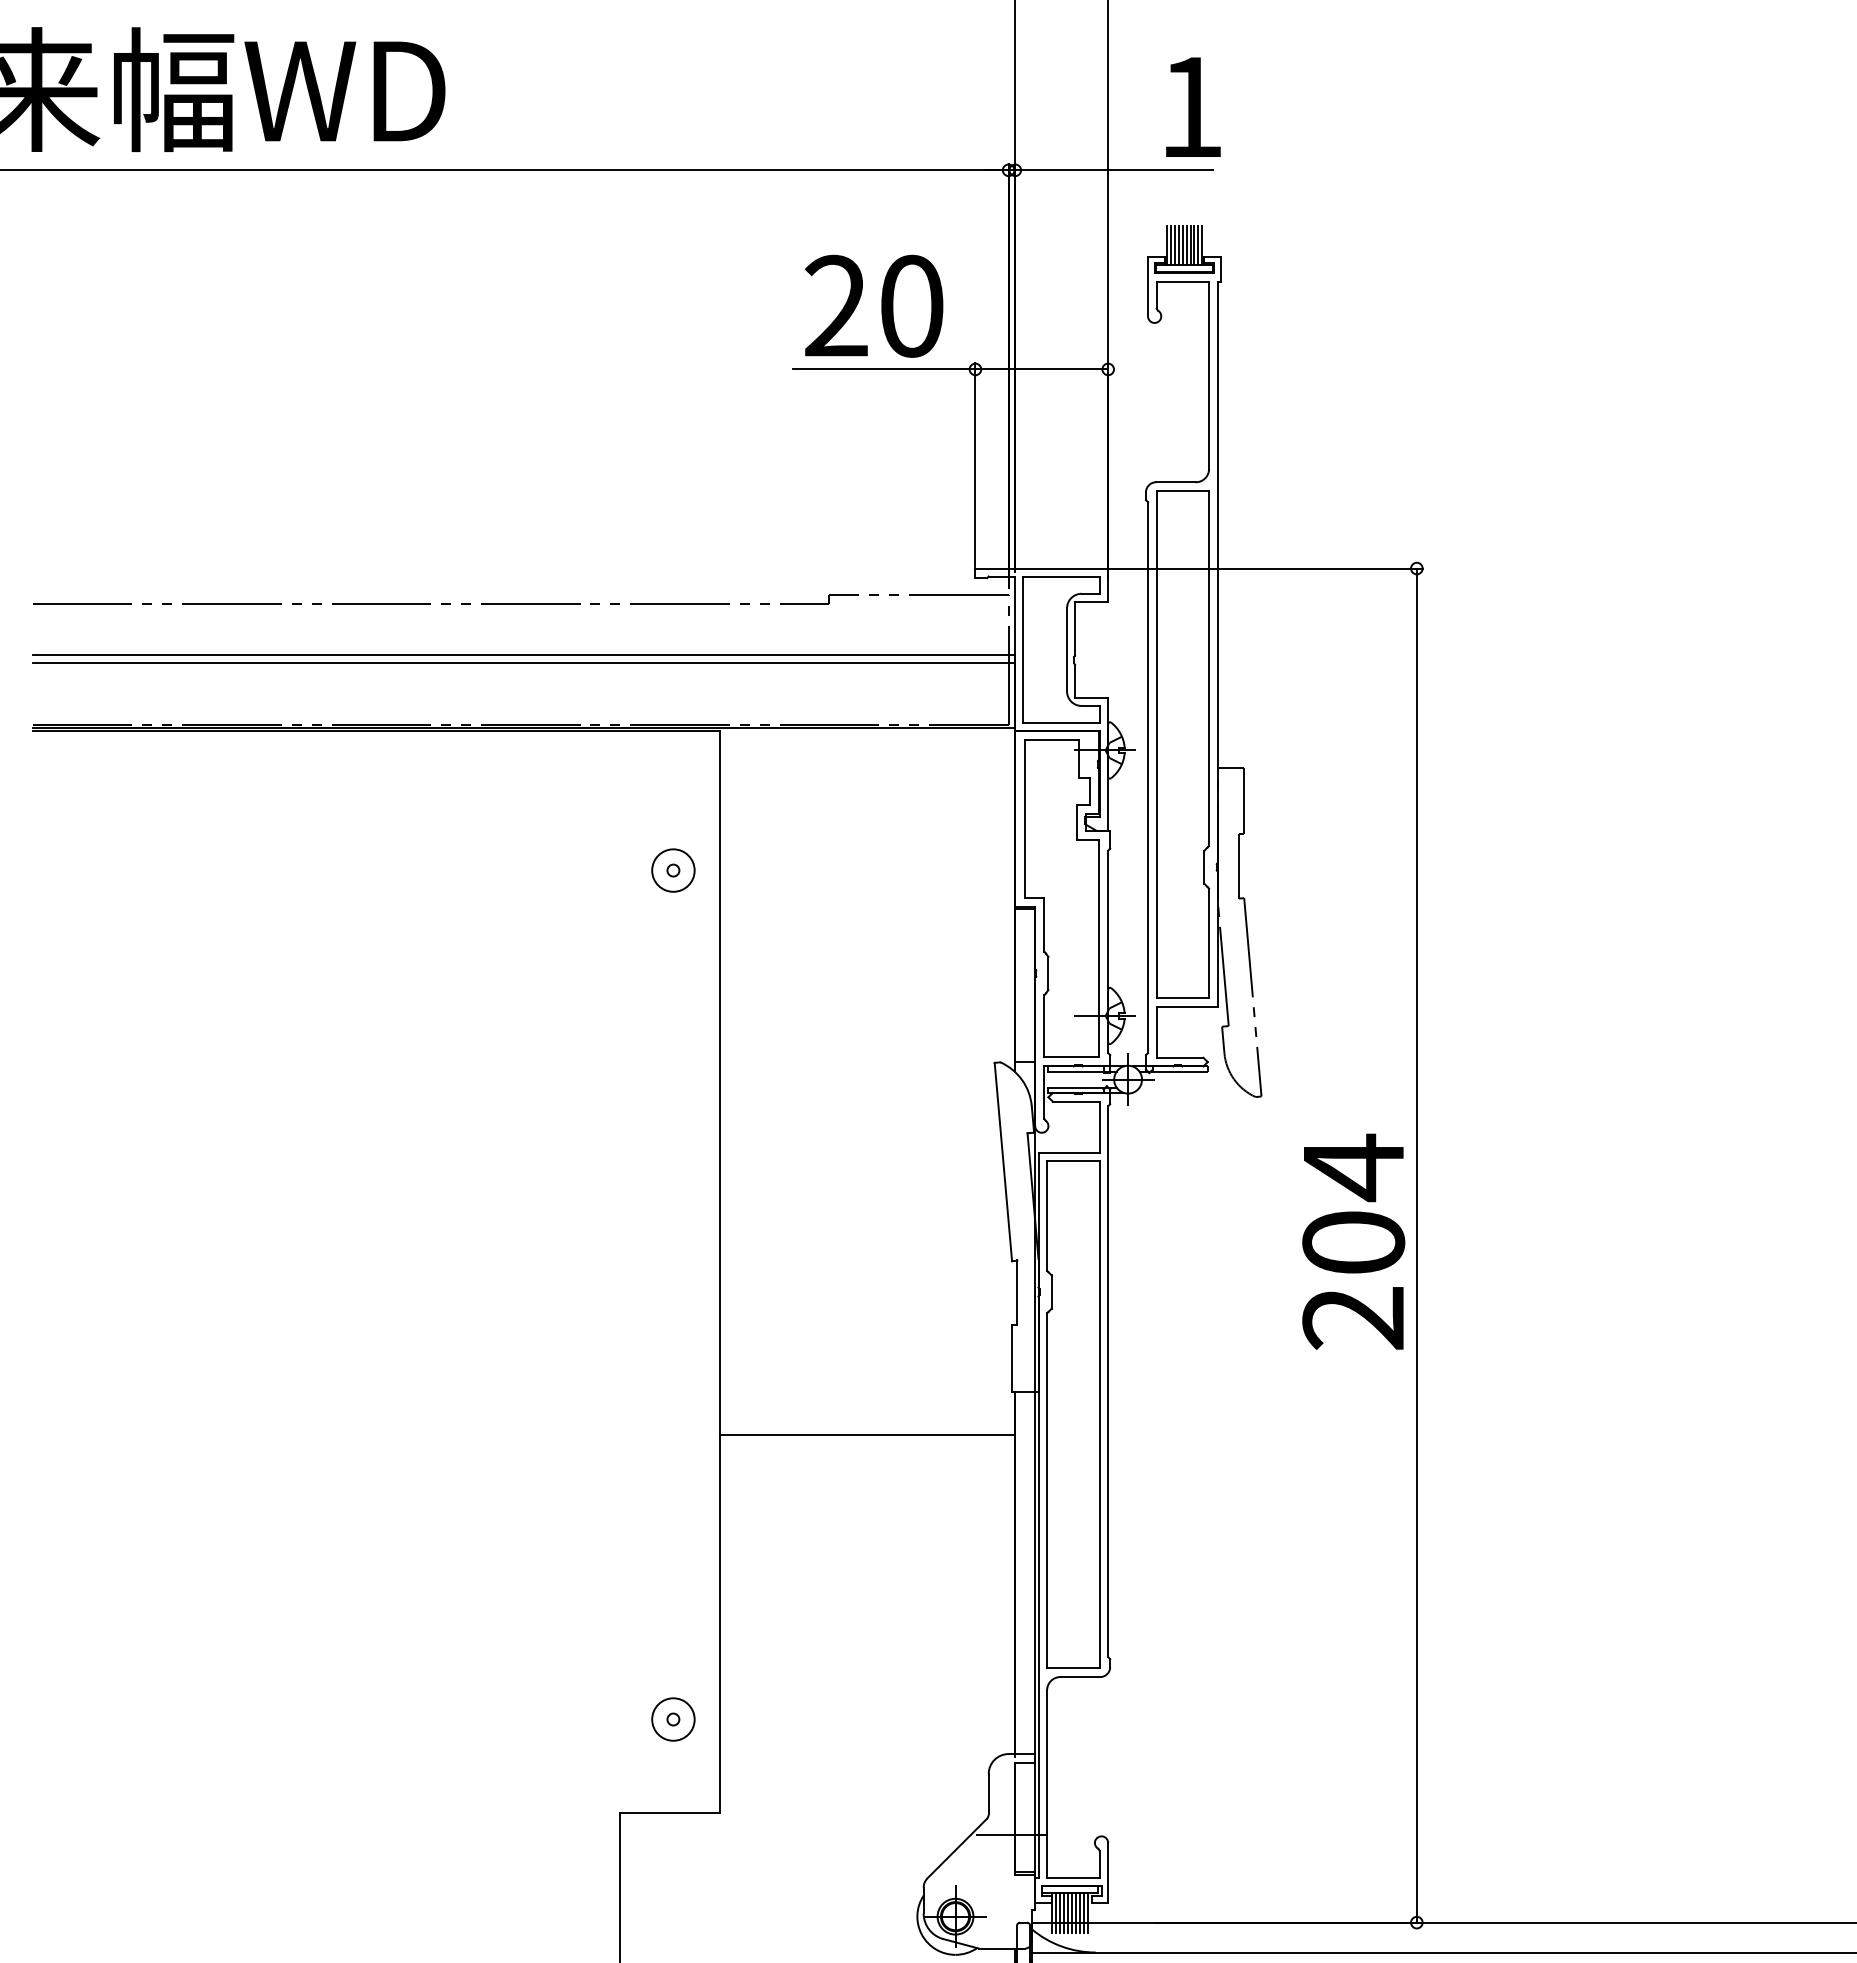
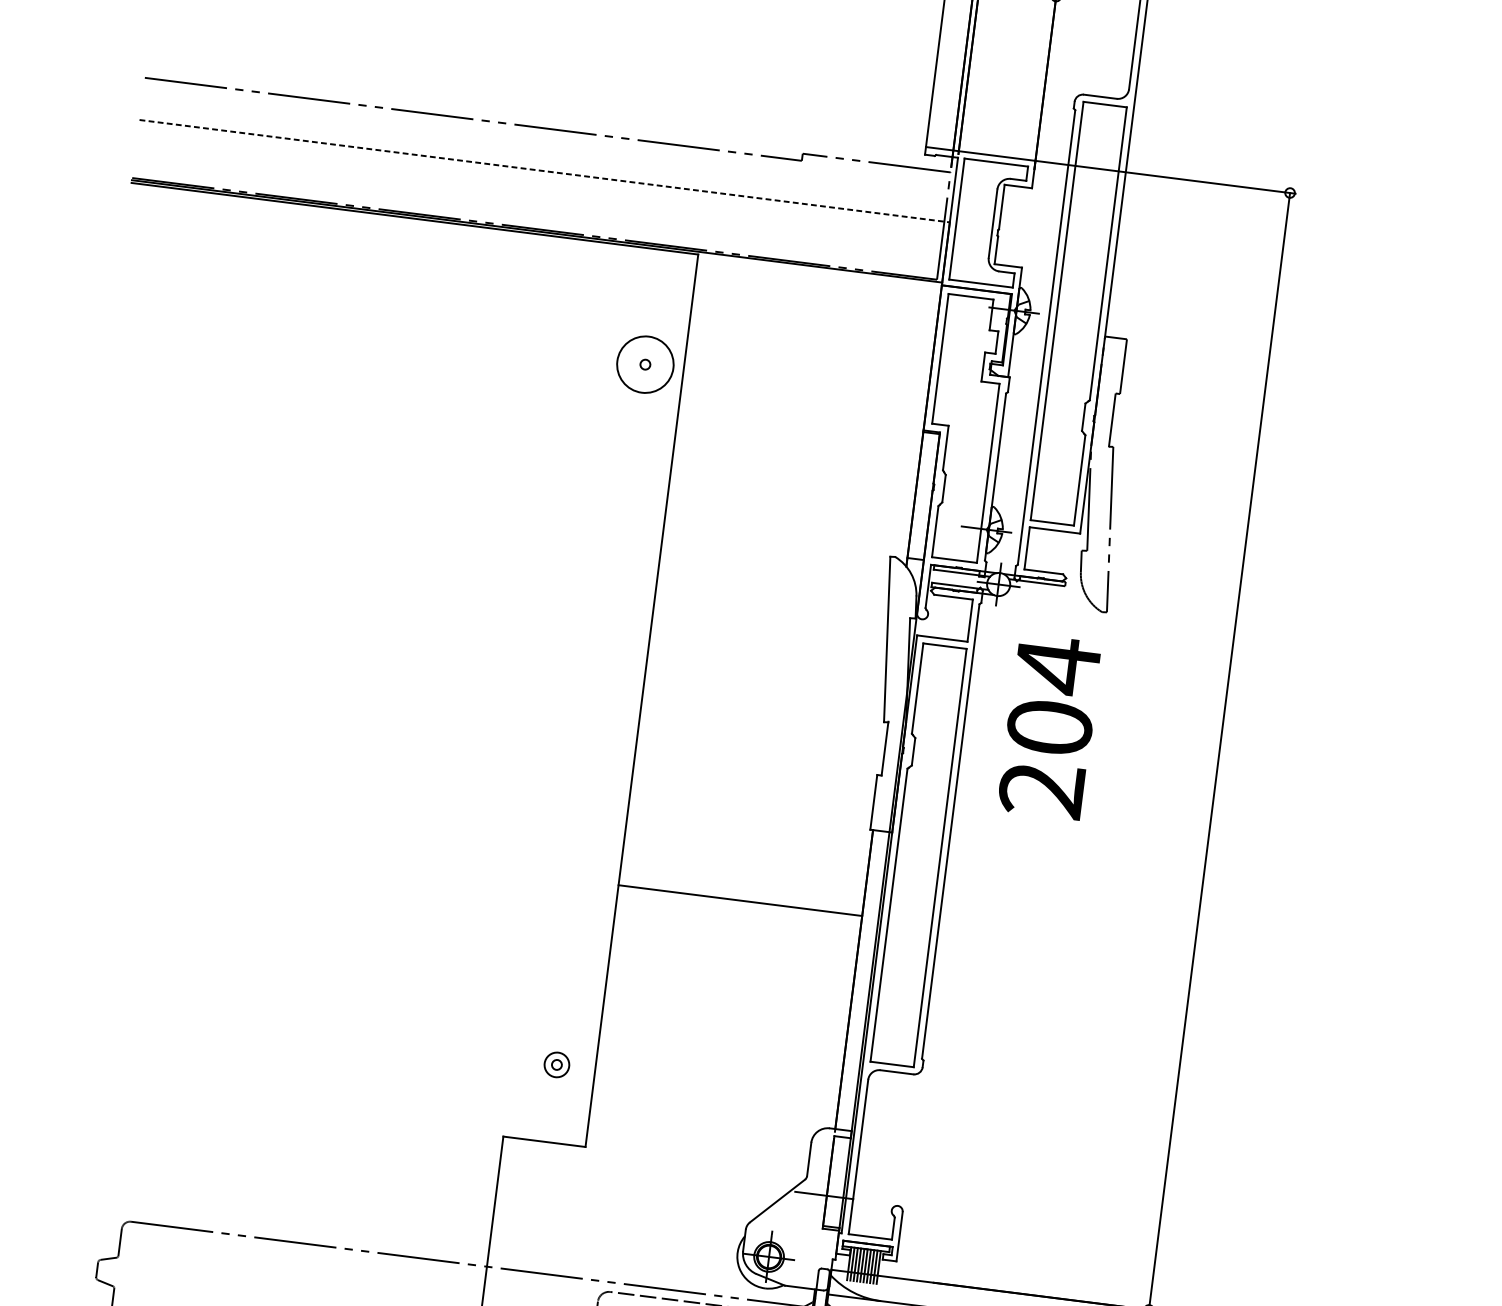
line: (524, 654) -> (545, 170), solid -> dashed
line: (523, 662) -> (543, 177), removed
circle: (673, 870) -> (645, 364), size x1.6
text: (1353, 1241) -> (1049, 726), moved
line: (867, 1434) -> (740, 900), moved
circle: (673, 1719) -> (557, 1064), size x0.7

